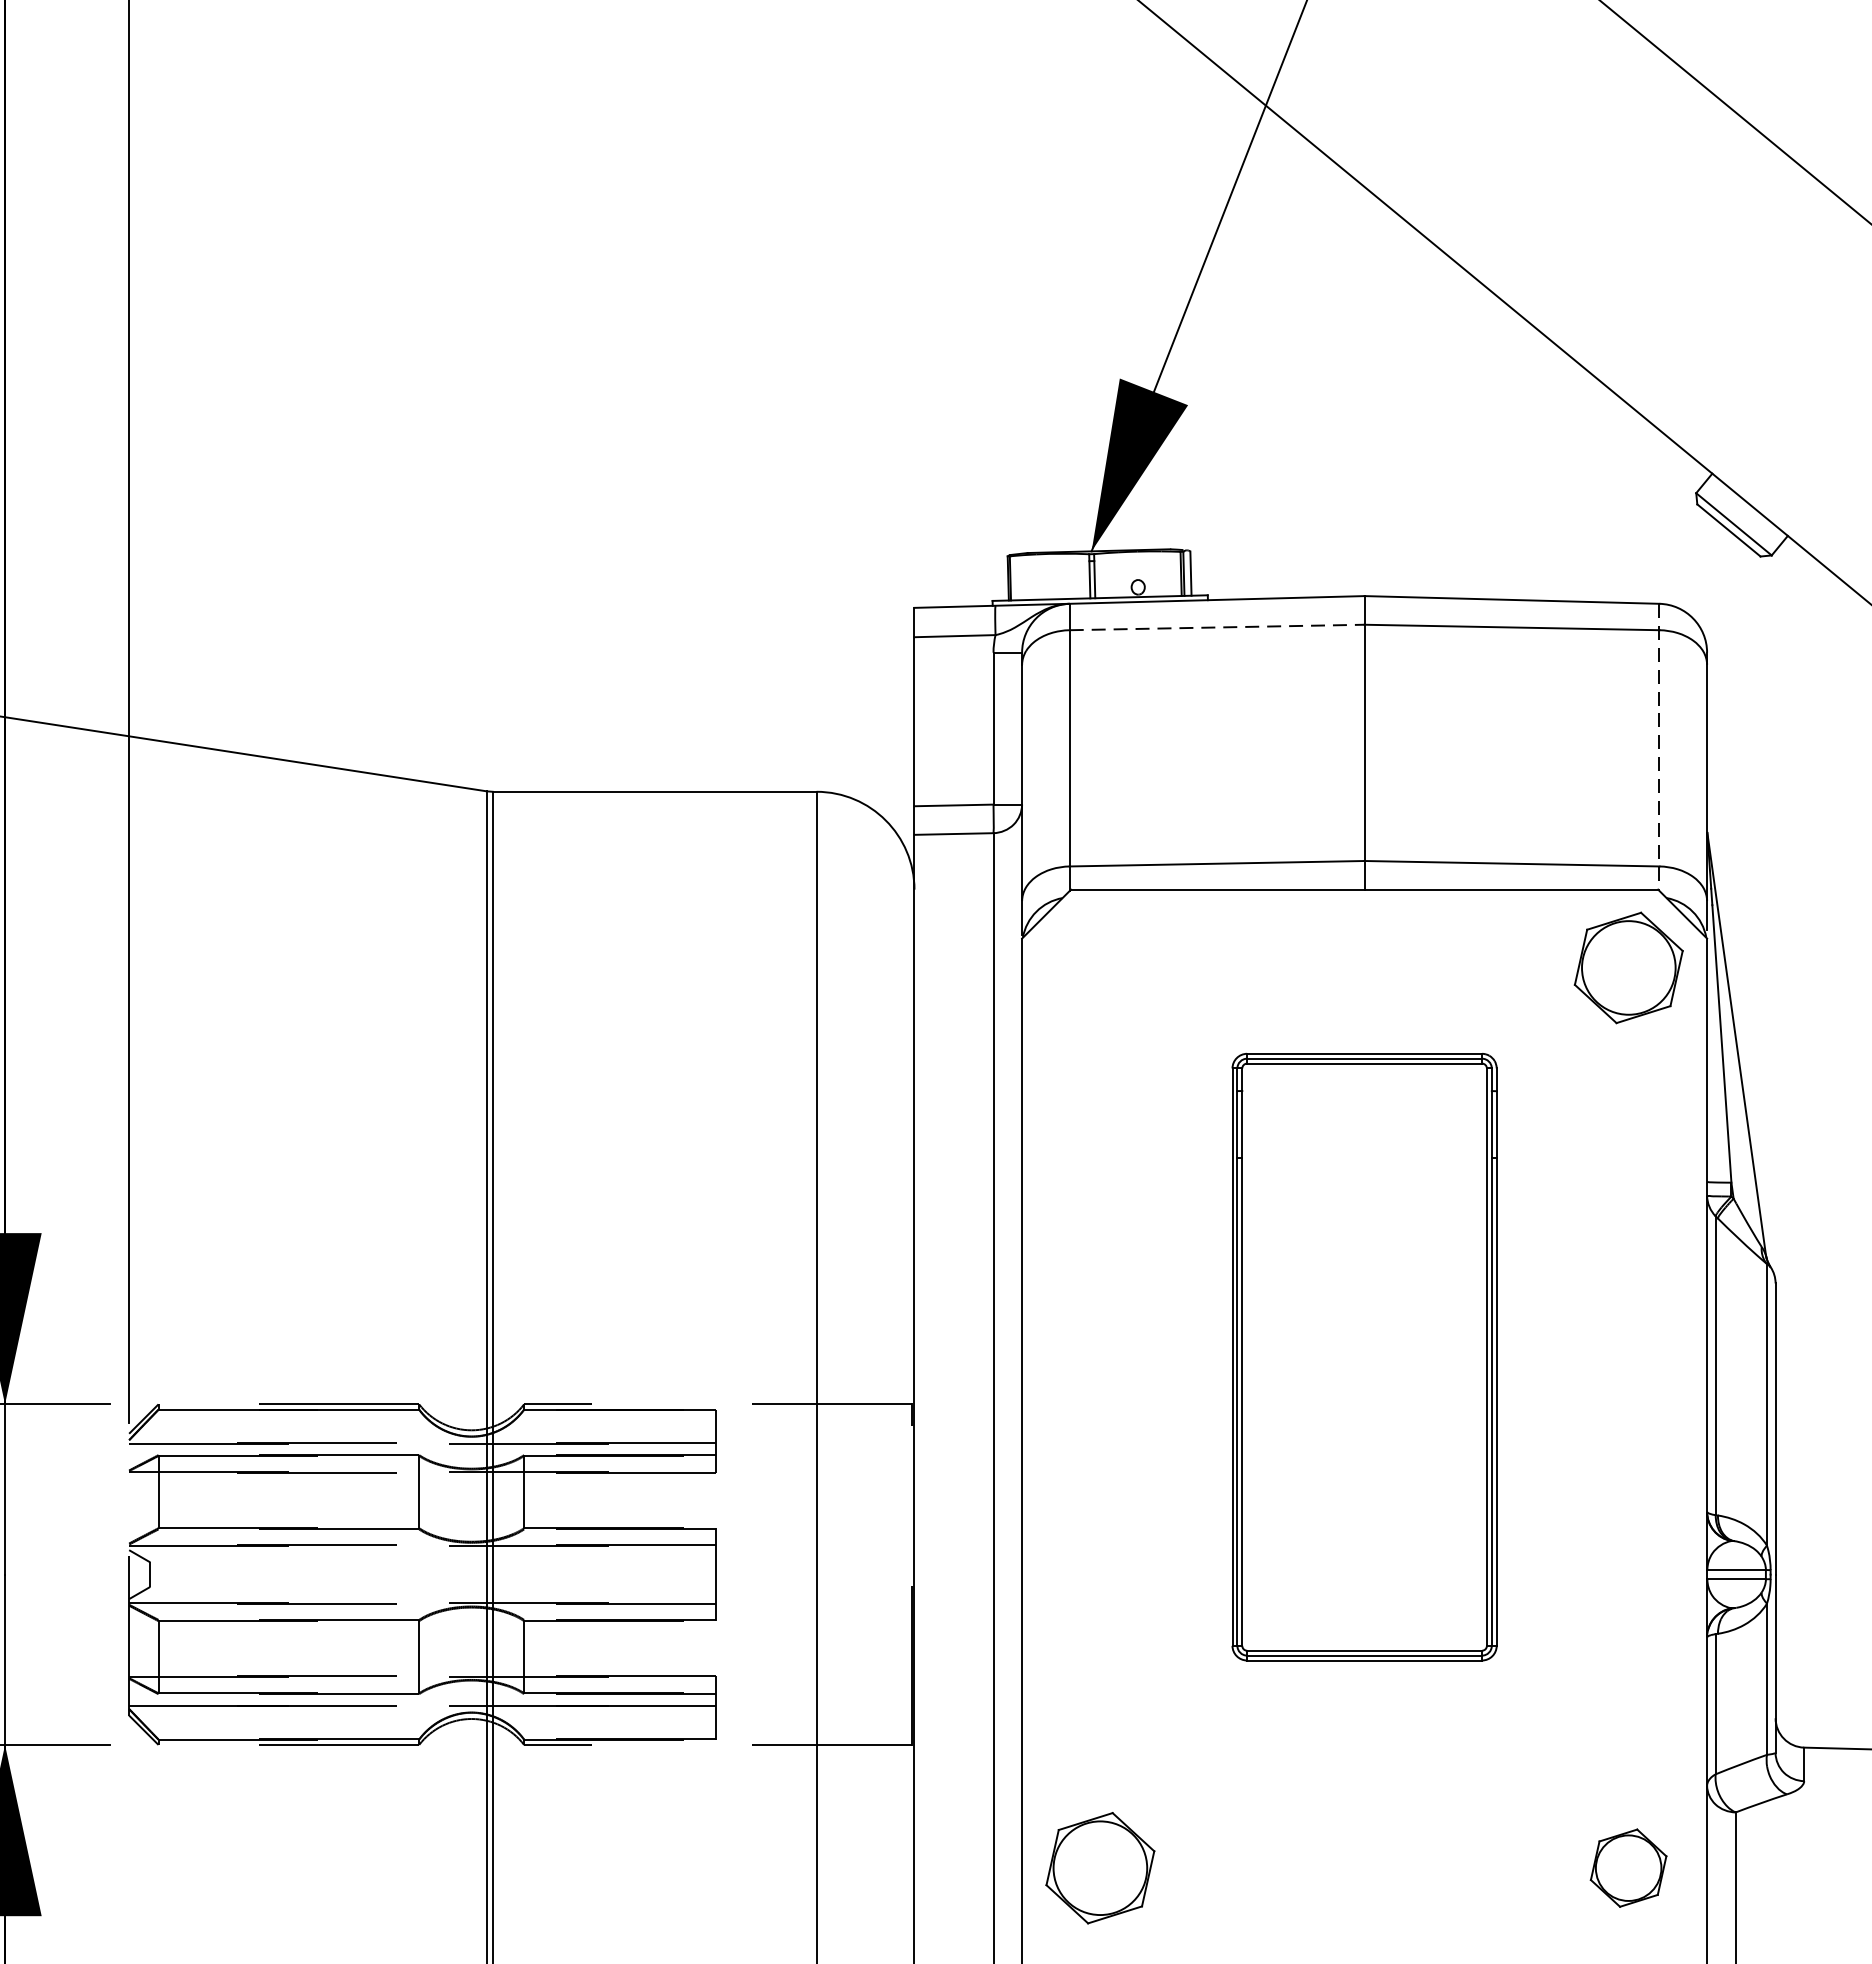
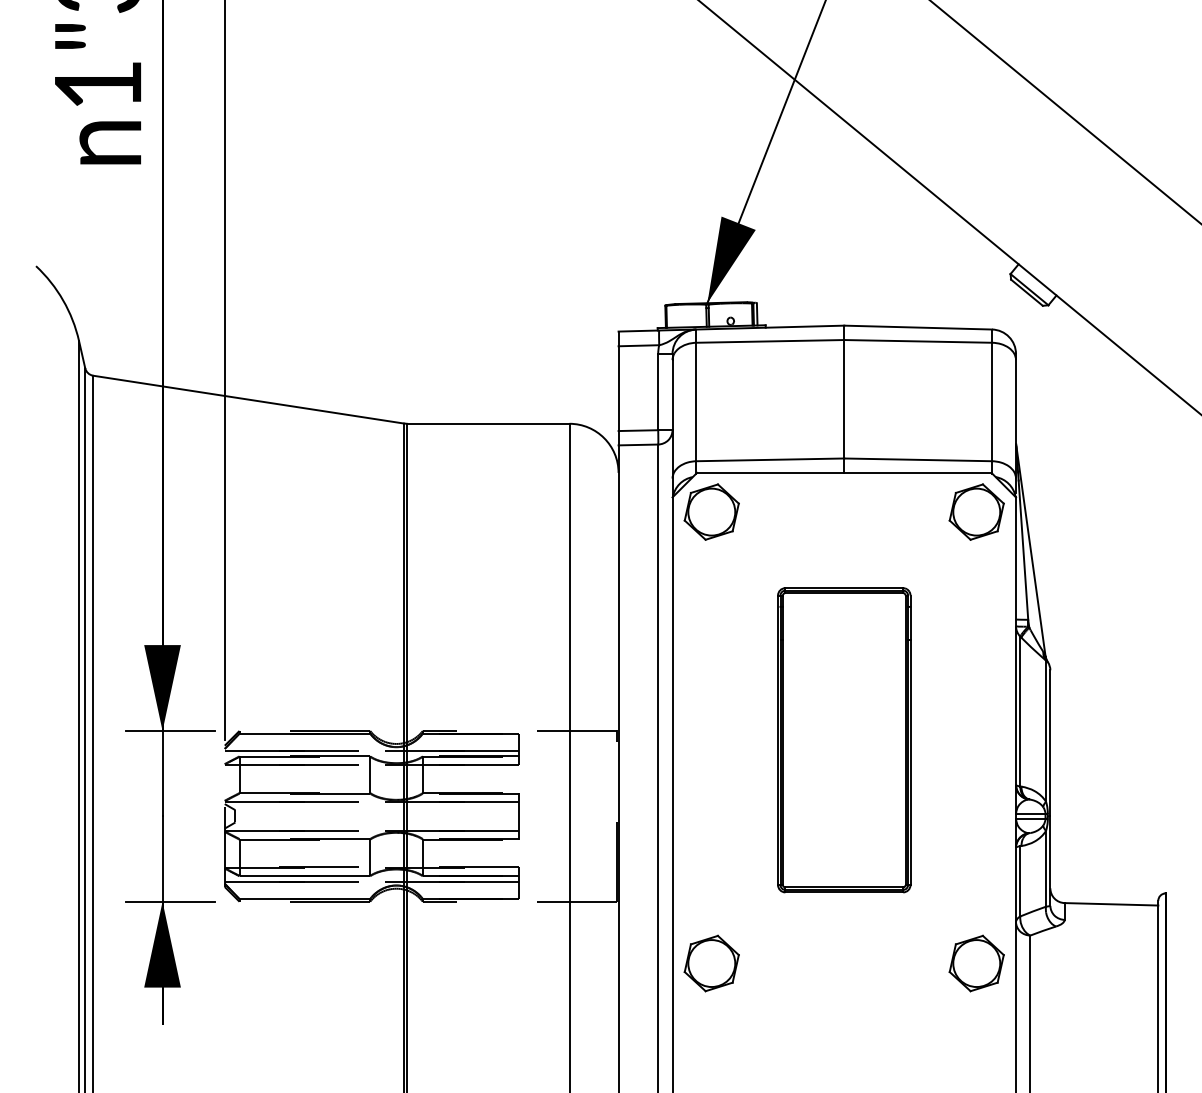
line: (1217, 627) -> (770, 341), dashed -> solid
line: (1660, 747) -> (992, 401), dashed -> solid
part: (1099, 966) -> (711, 511), added
part: (1365, 1357) -> (844, 740), moved
part: (1628, 1868) -> (976, 963), size x1.43

